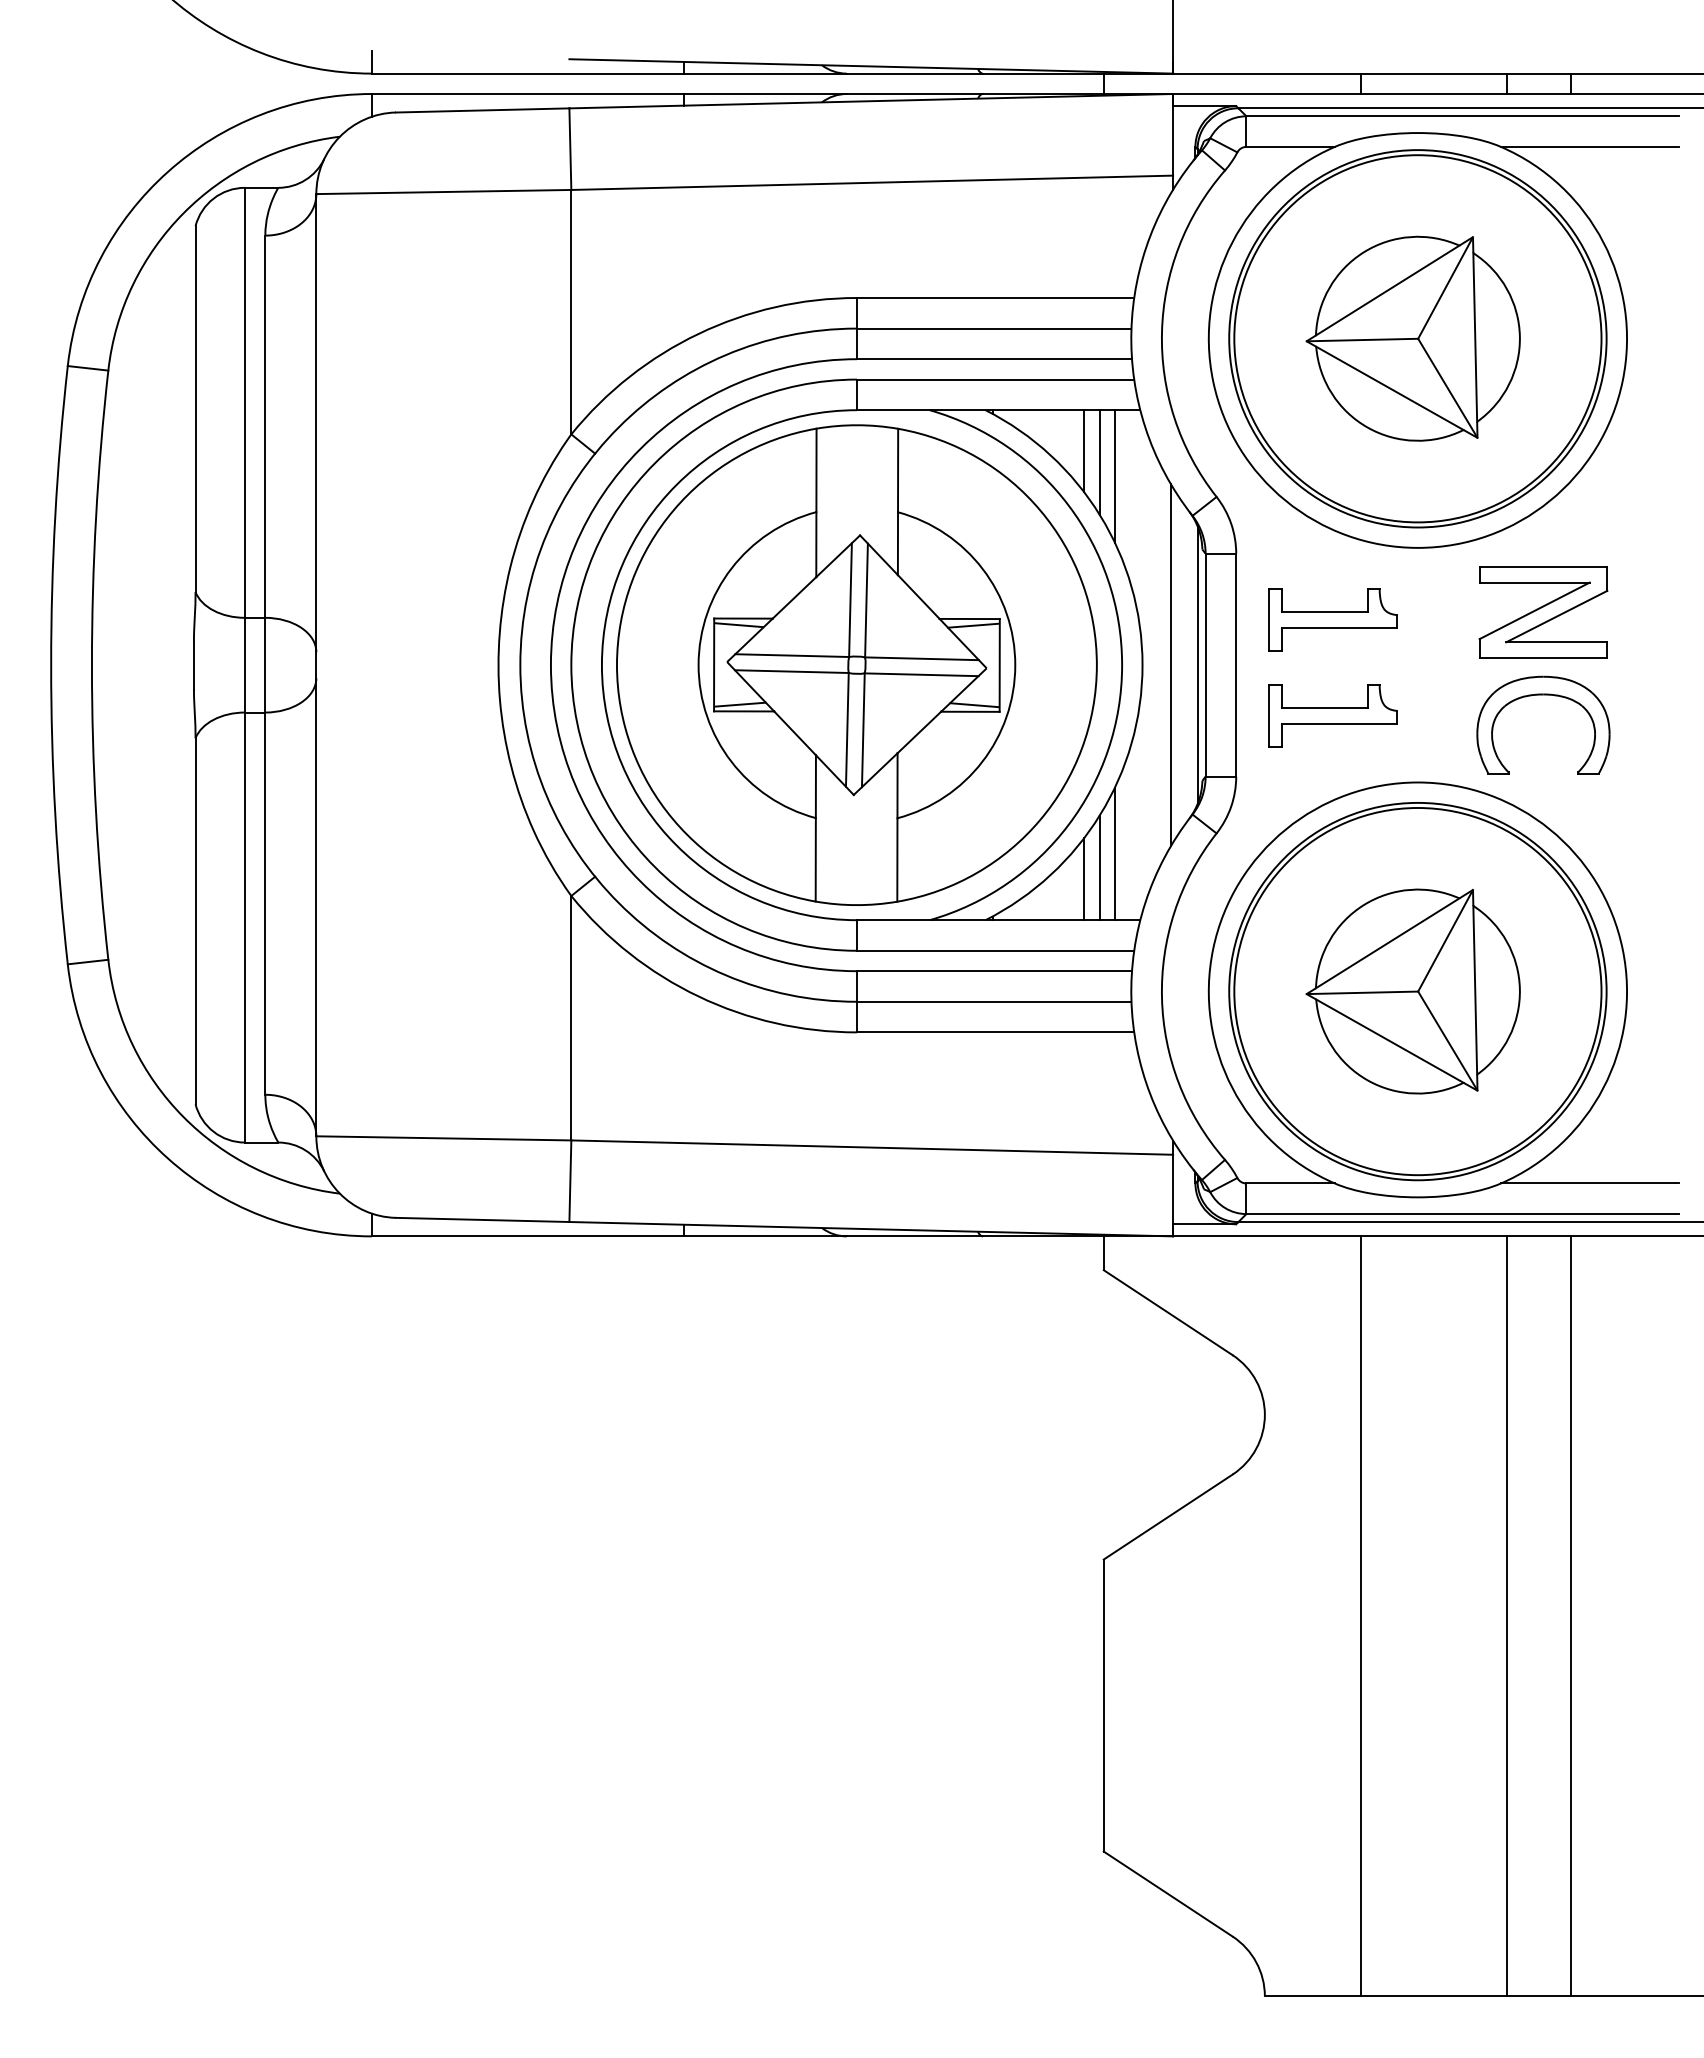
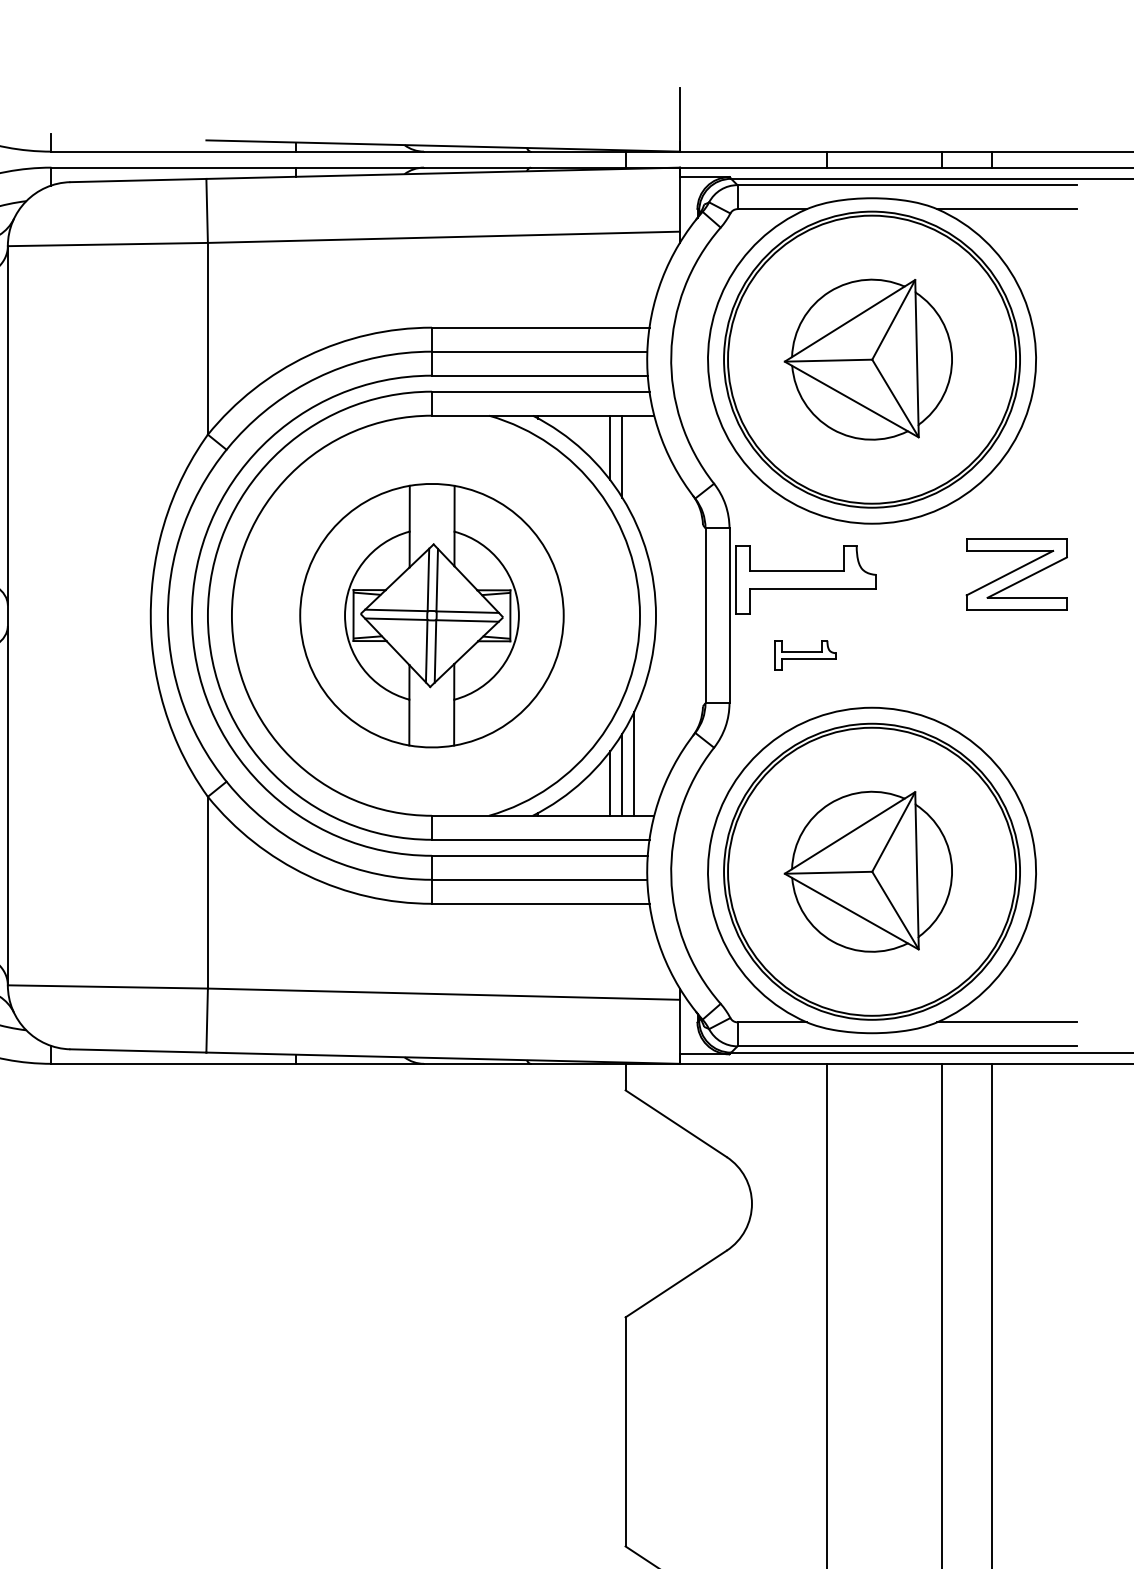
line: (1114, 476) -> (634, 467), removed
part: (1543, 612) -> (1016, 574), moved
part: (1332, 619) -> (805, 579), size x1.4
part: (856, 664) -> (431, 615), size x0.7
line: (1171, 664) -> (678, 615), removed
line: (1197, 665) -> (699, 615), removed
part: (1543, 695) -> (970, 639), removed
part: (1332, 715) -> (805, 655), size x0.6

